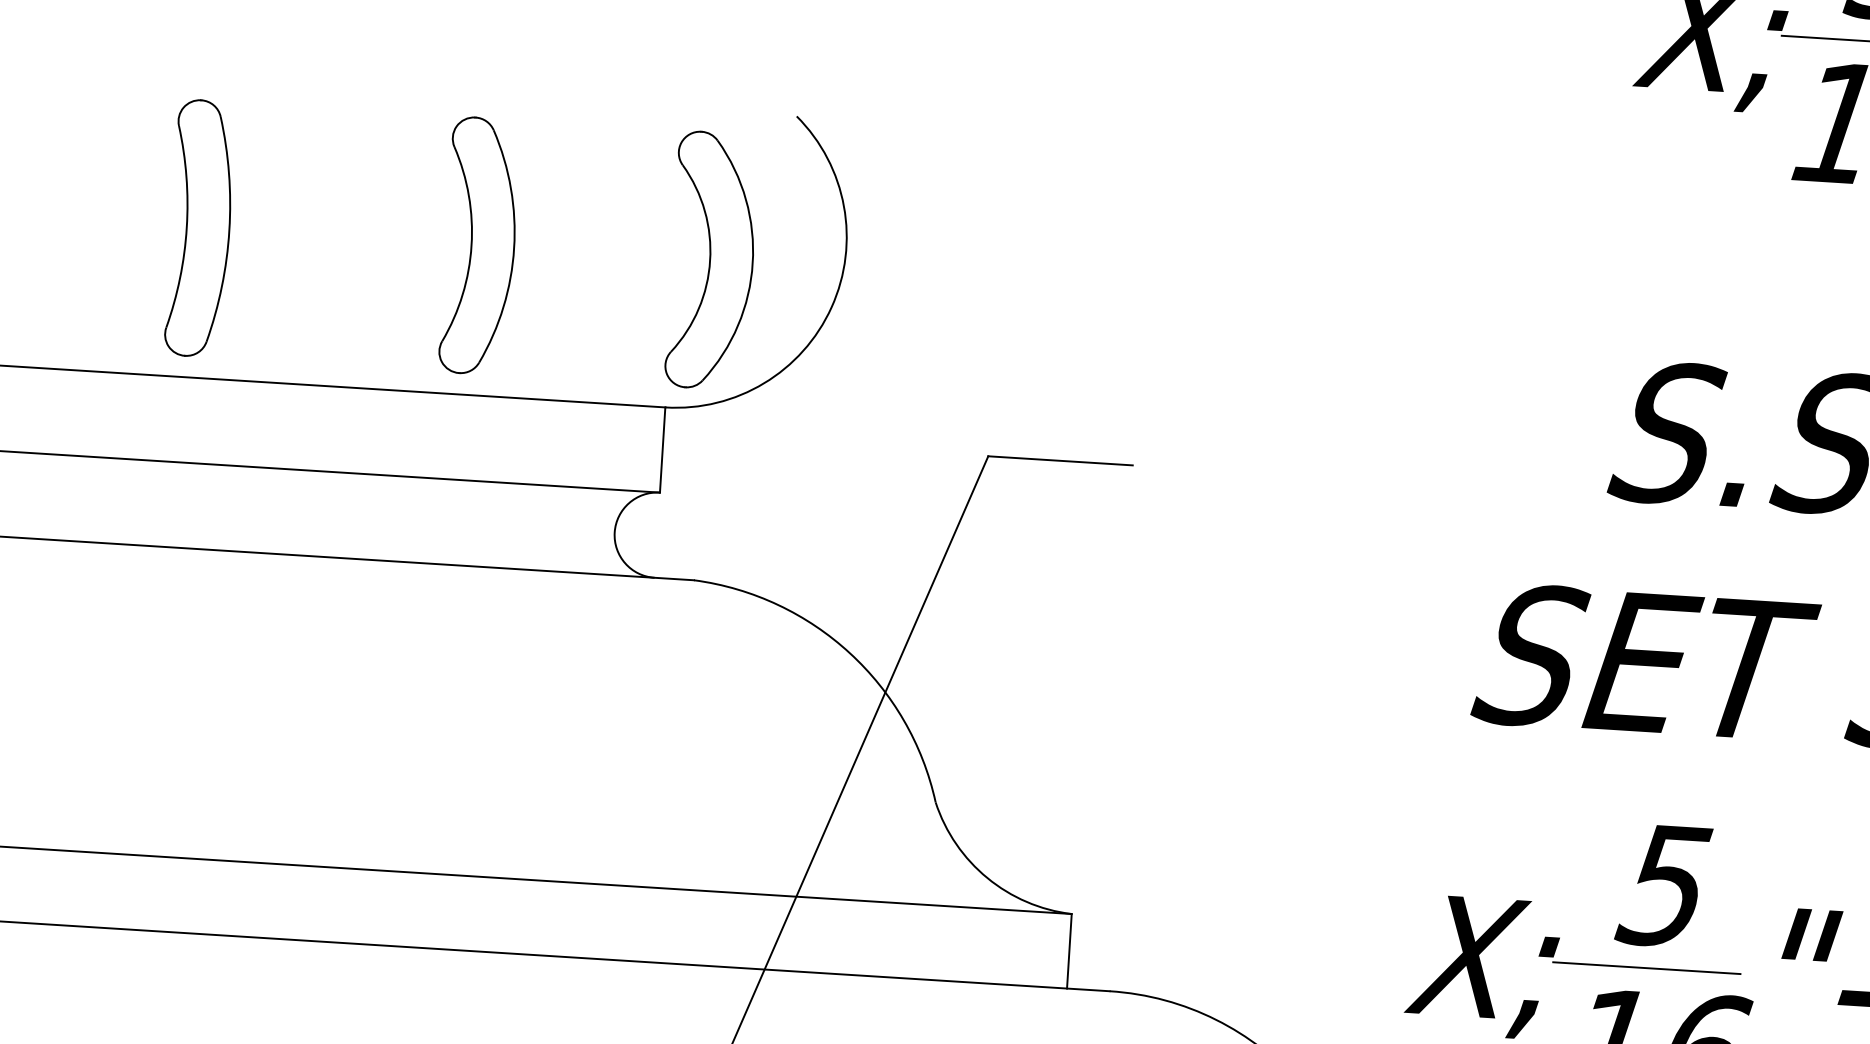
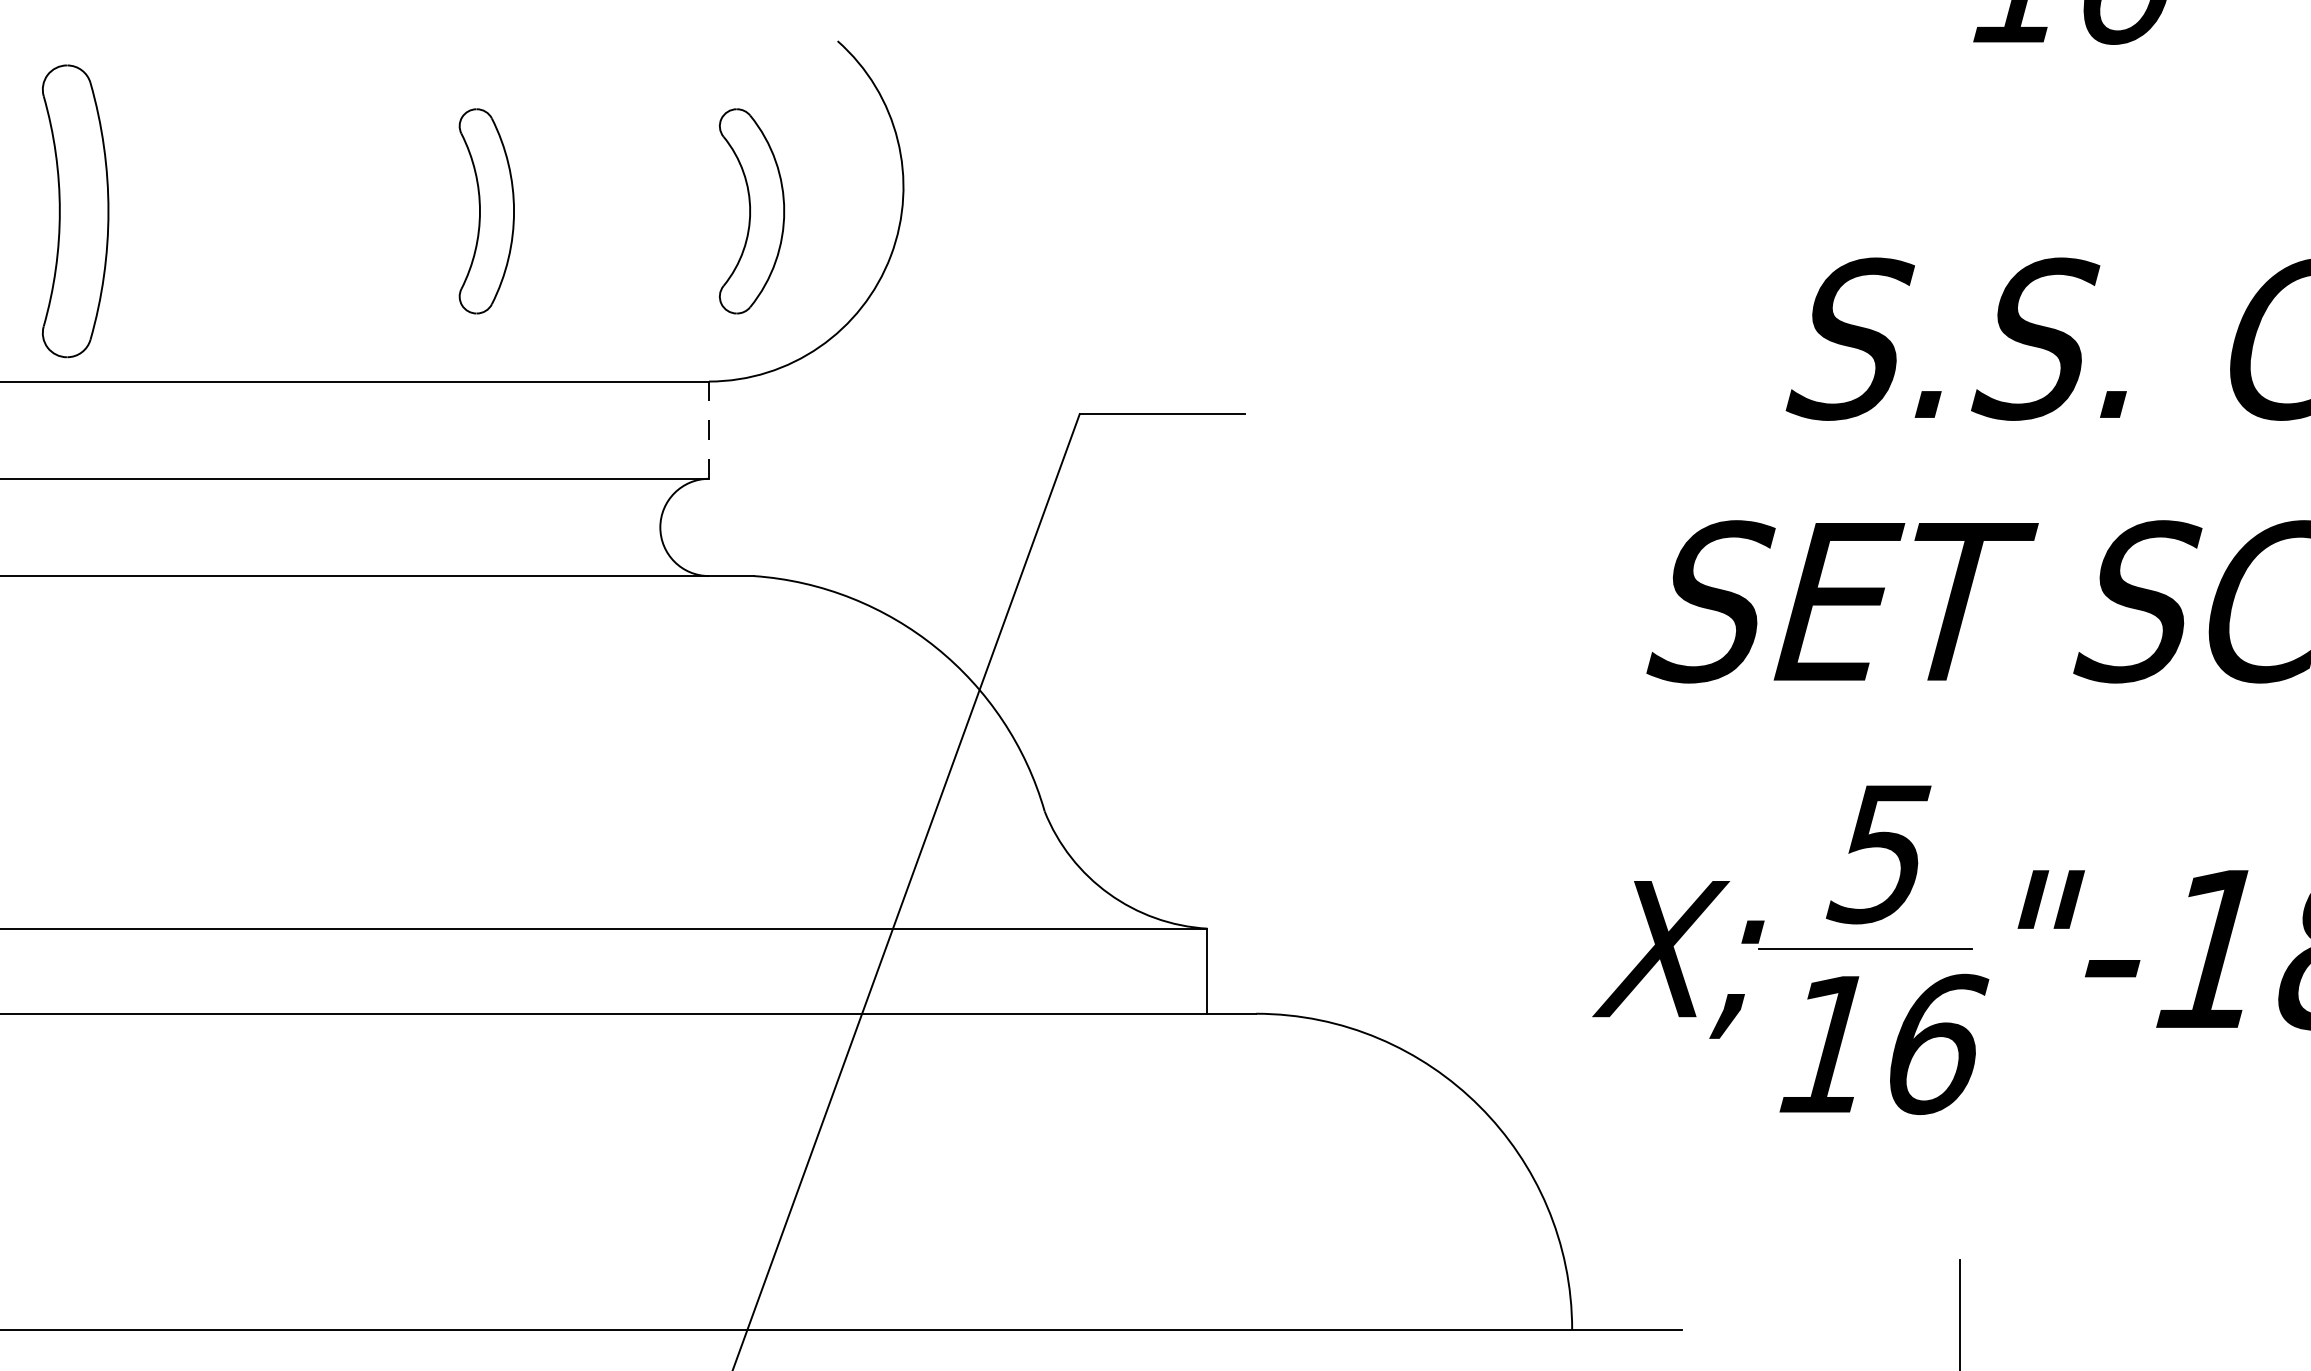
part: (200, 228) -> (75, 211), moved
part: (479, 246) -> (486, 211), size x0.7
part: (711, 260) -> (751, 211), size x0.7
line: (662, 450) -> (708, 430), solid -> dashed

